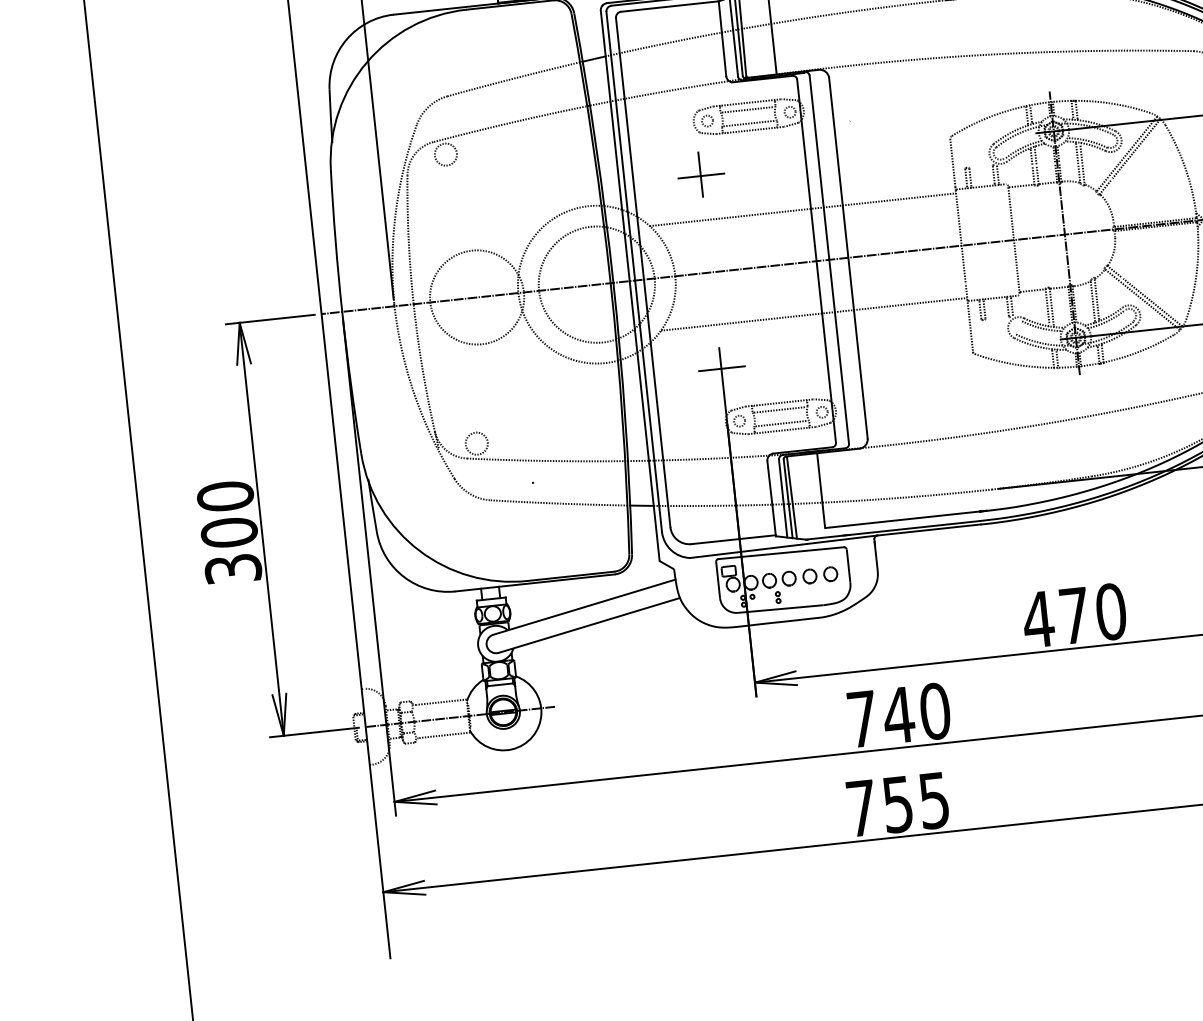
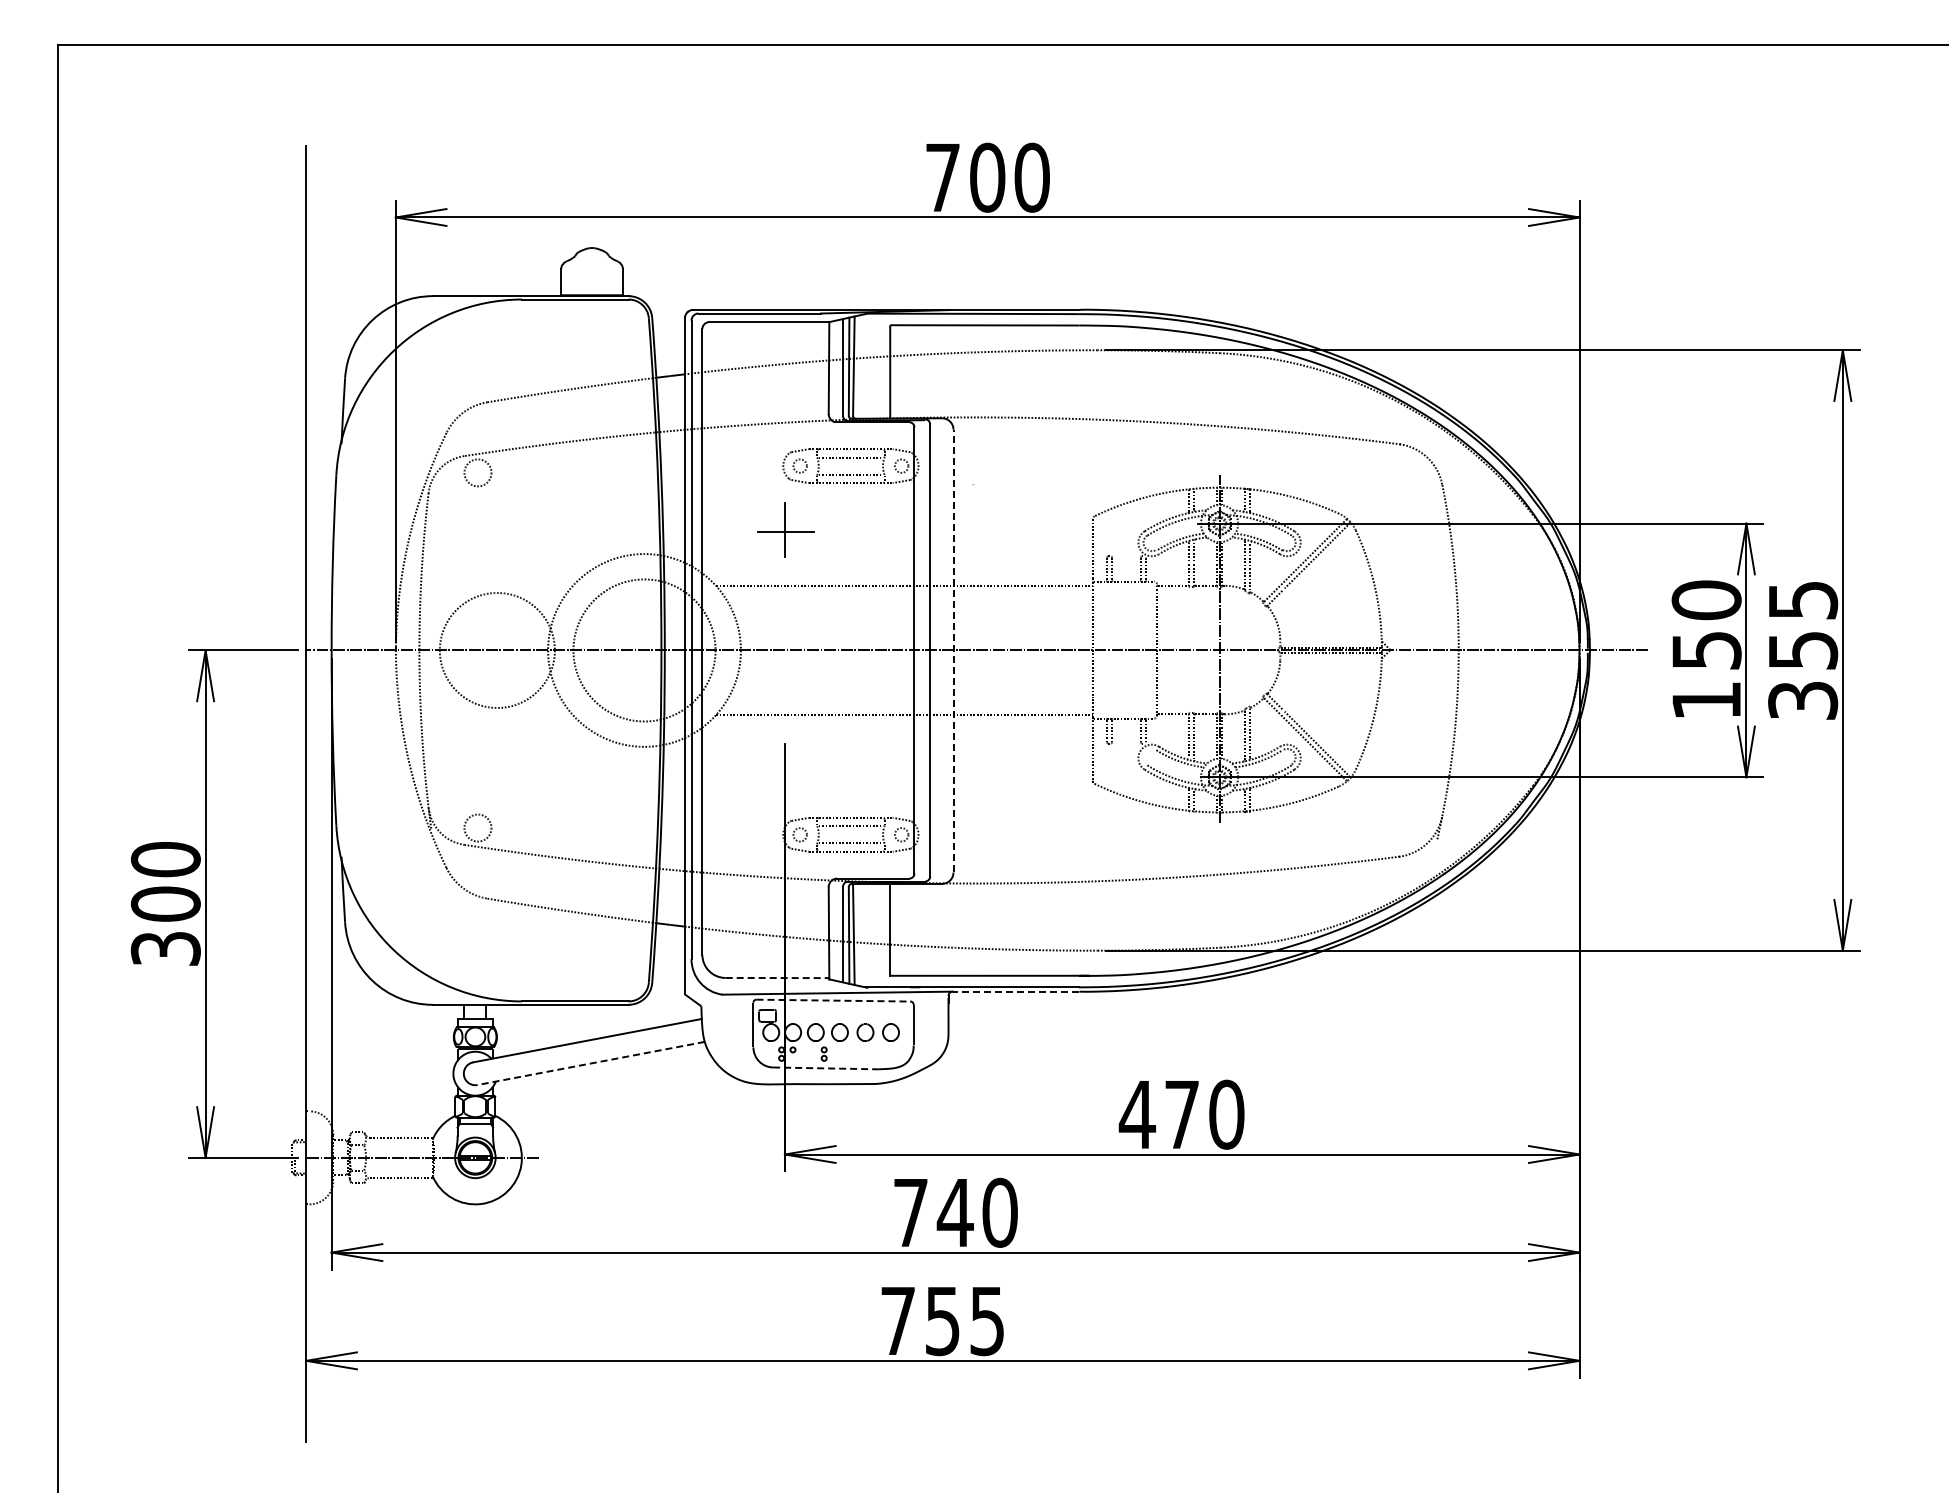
line: (848, 257) -> (953, 650), solid -> dashed
line: (721, 368) -> (785, 768), removed
line: (928, 529) -> (1015, 991), solid -> dashed
line: (733, 540) -> (777, 978), solid -> dashed
line: (781, 553) -> (834, 1000), solid -> dashed
line: (780, 609) -> (825, 1068), solid -> dashed
line: (589, 625) -> (591, 1063), solid -> dashed

